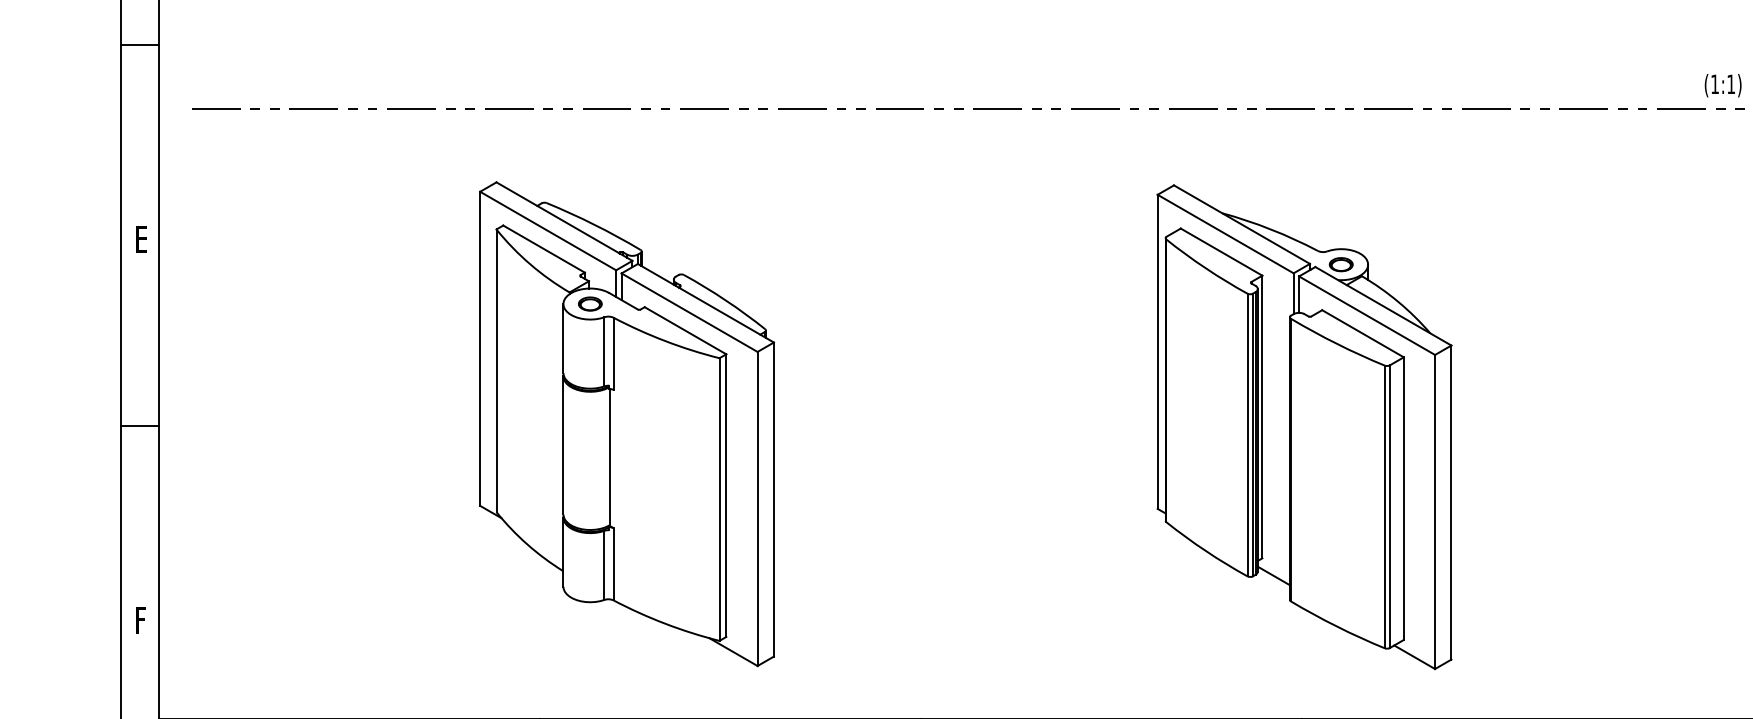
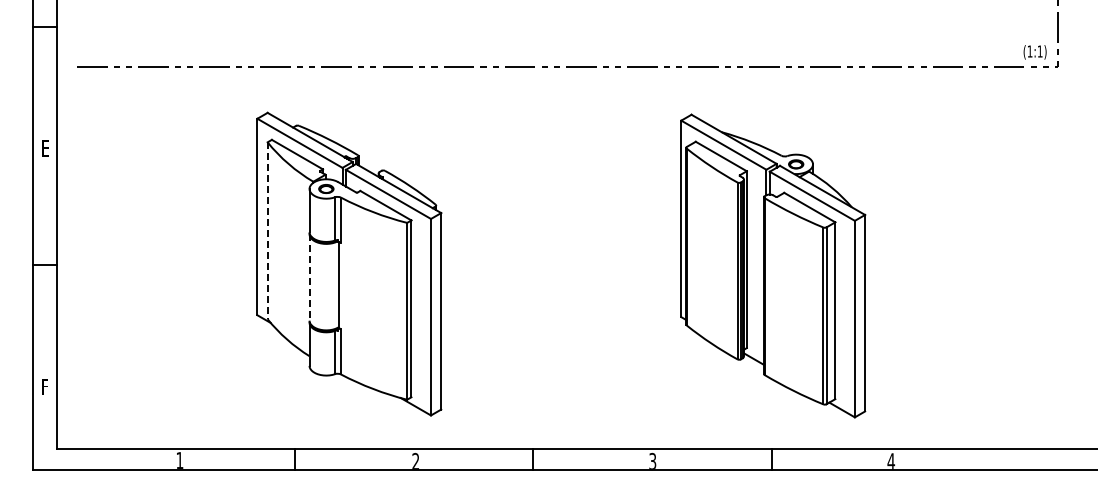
line: (496, 371) -> (267, 231), solid -> dashed
line: (563, 445) -> (309, 277), solid -> dashed

